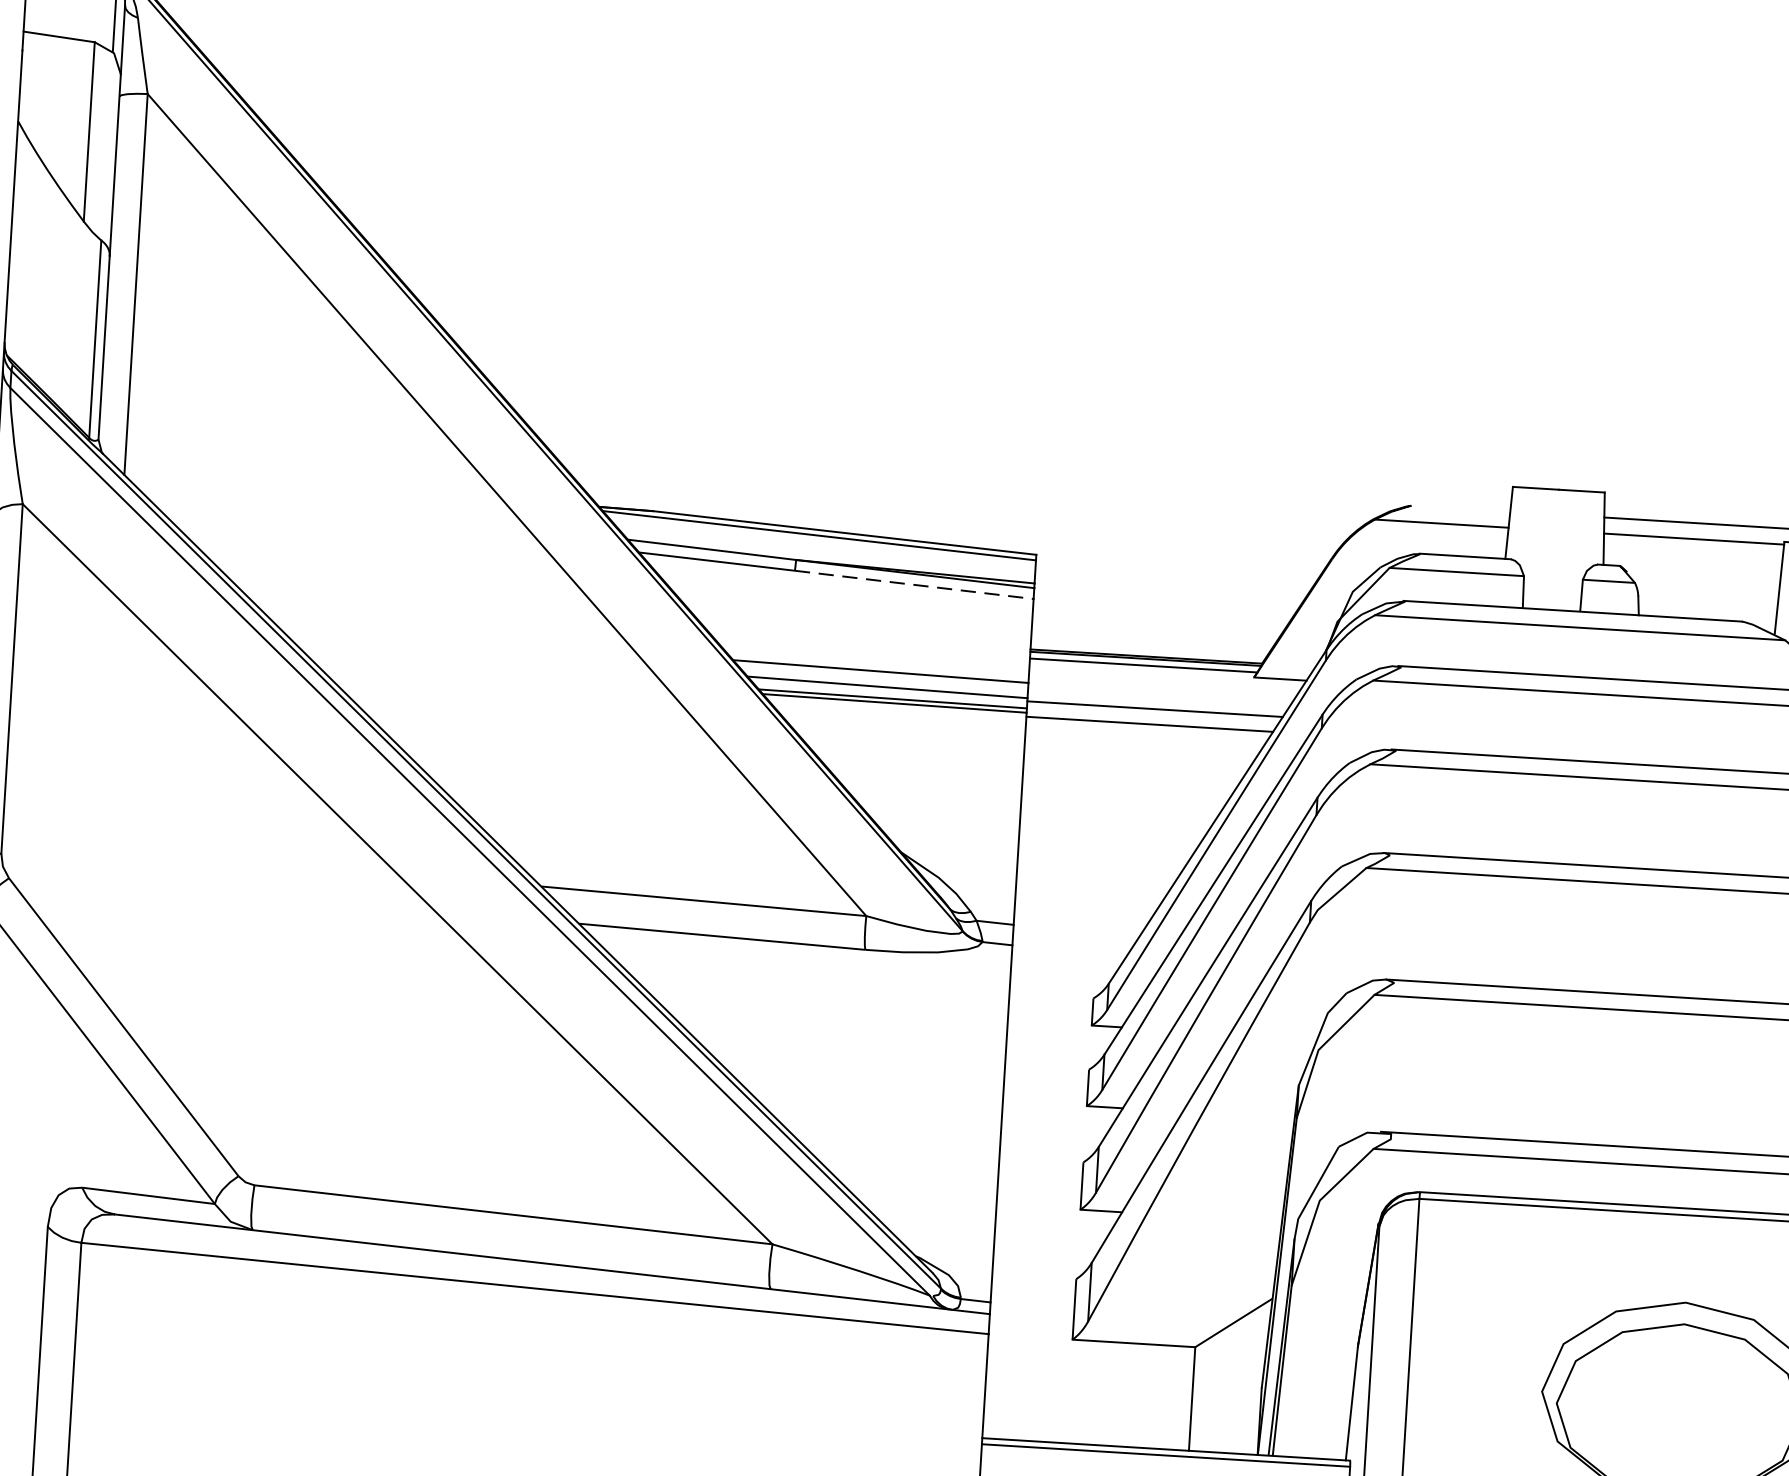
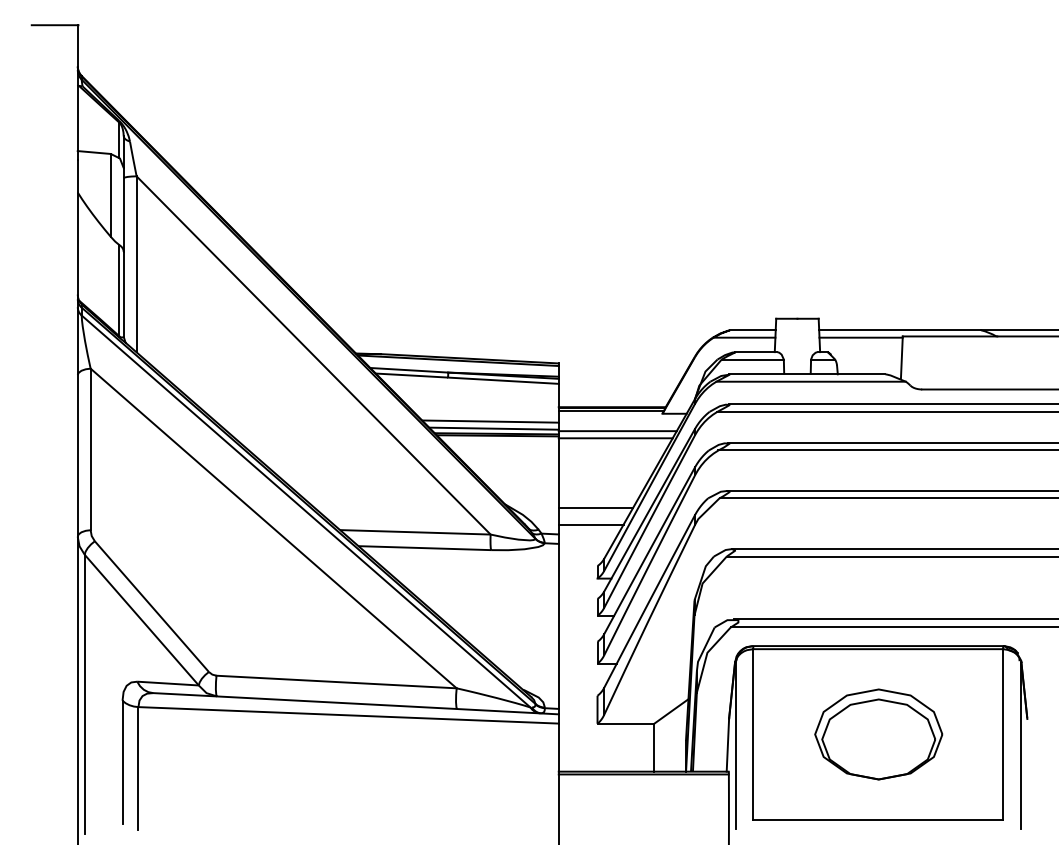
line: (1460, 509) -> (752, 330), added
line: (914, 584) -> (503, 380), dashed -> solid
line: (1096, 871) -> (595, 507), added
line: (1083, 907) -> (590, 524), added

